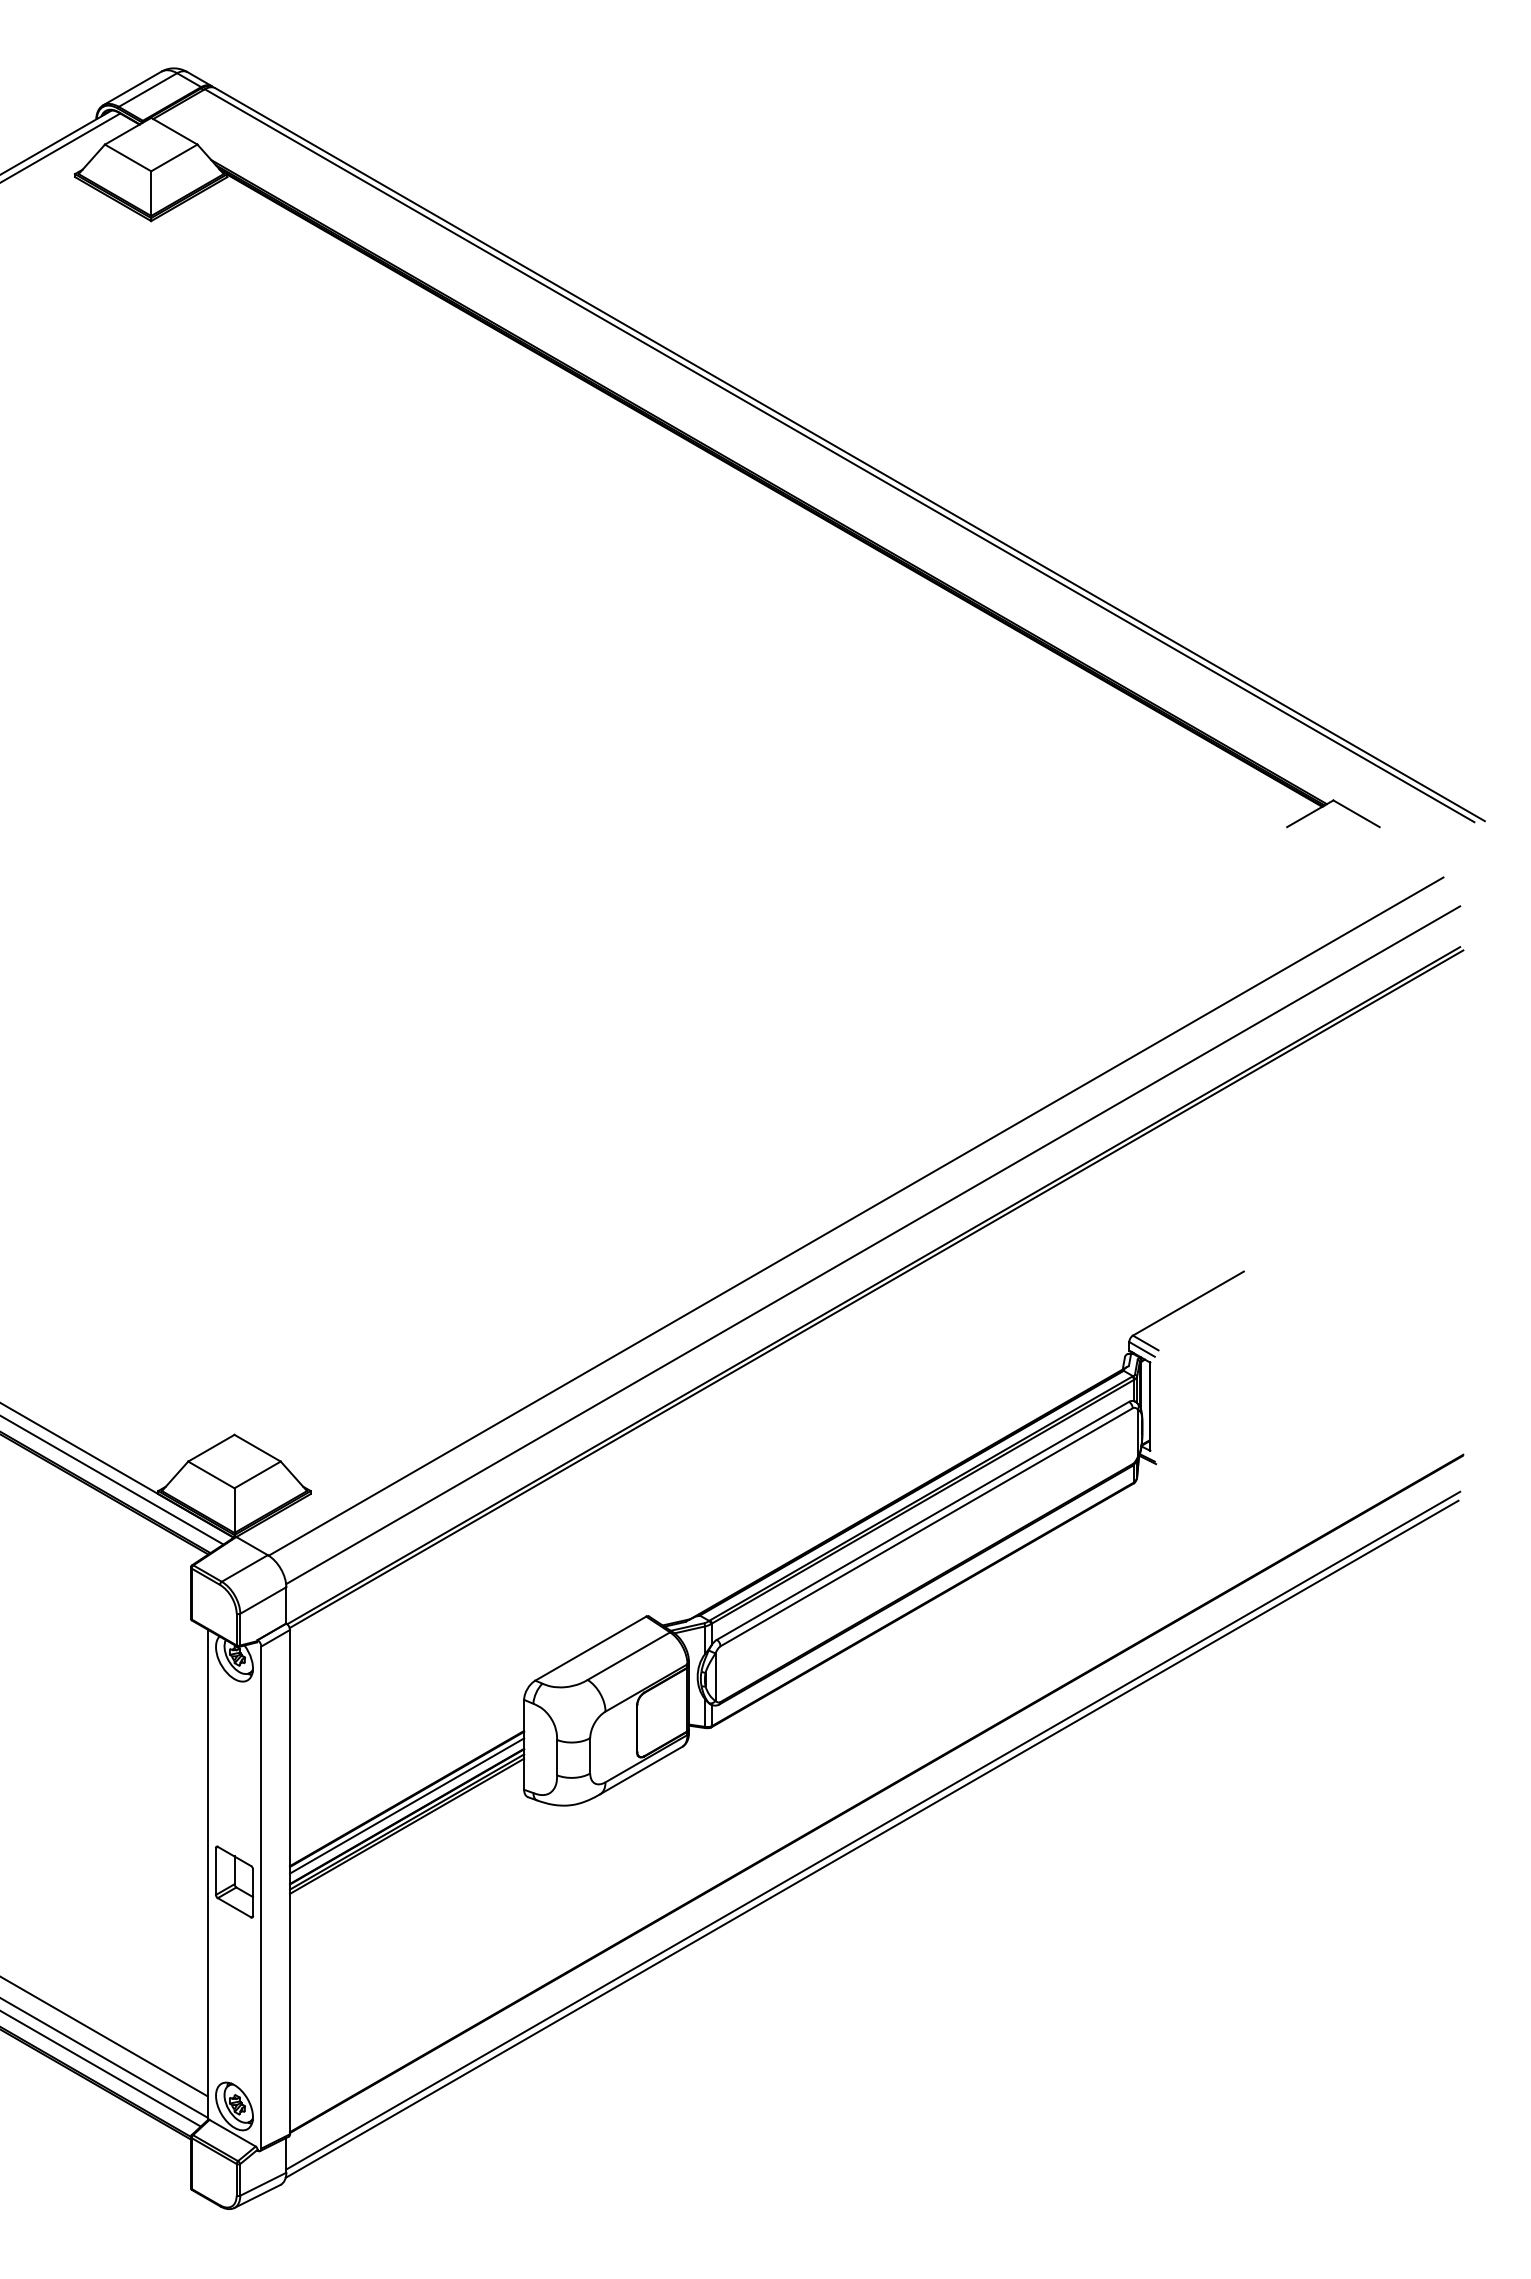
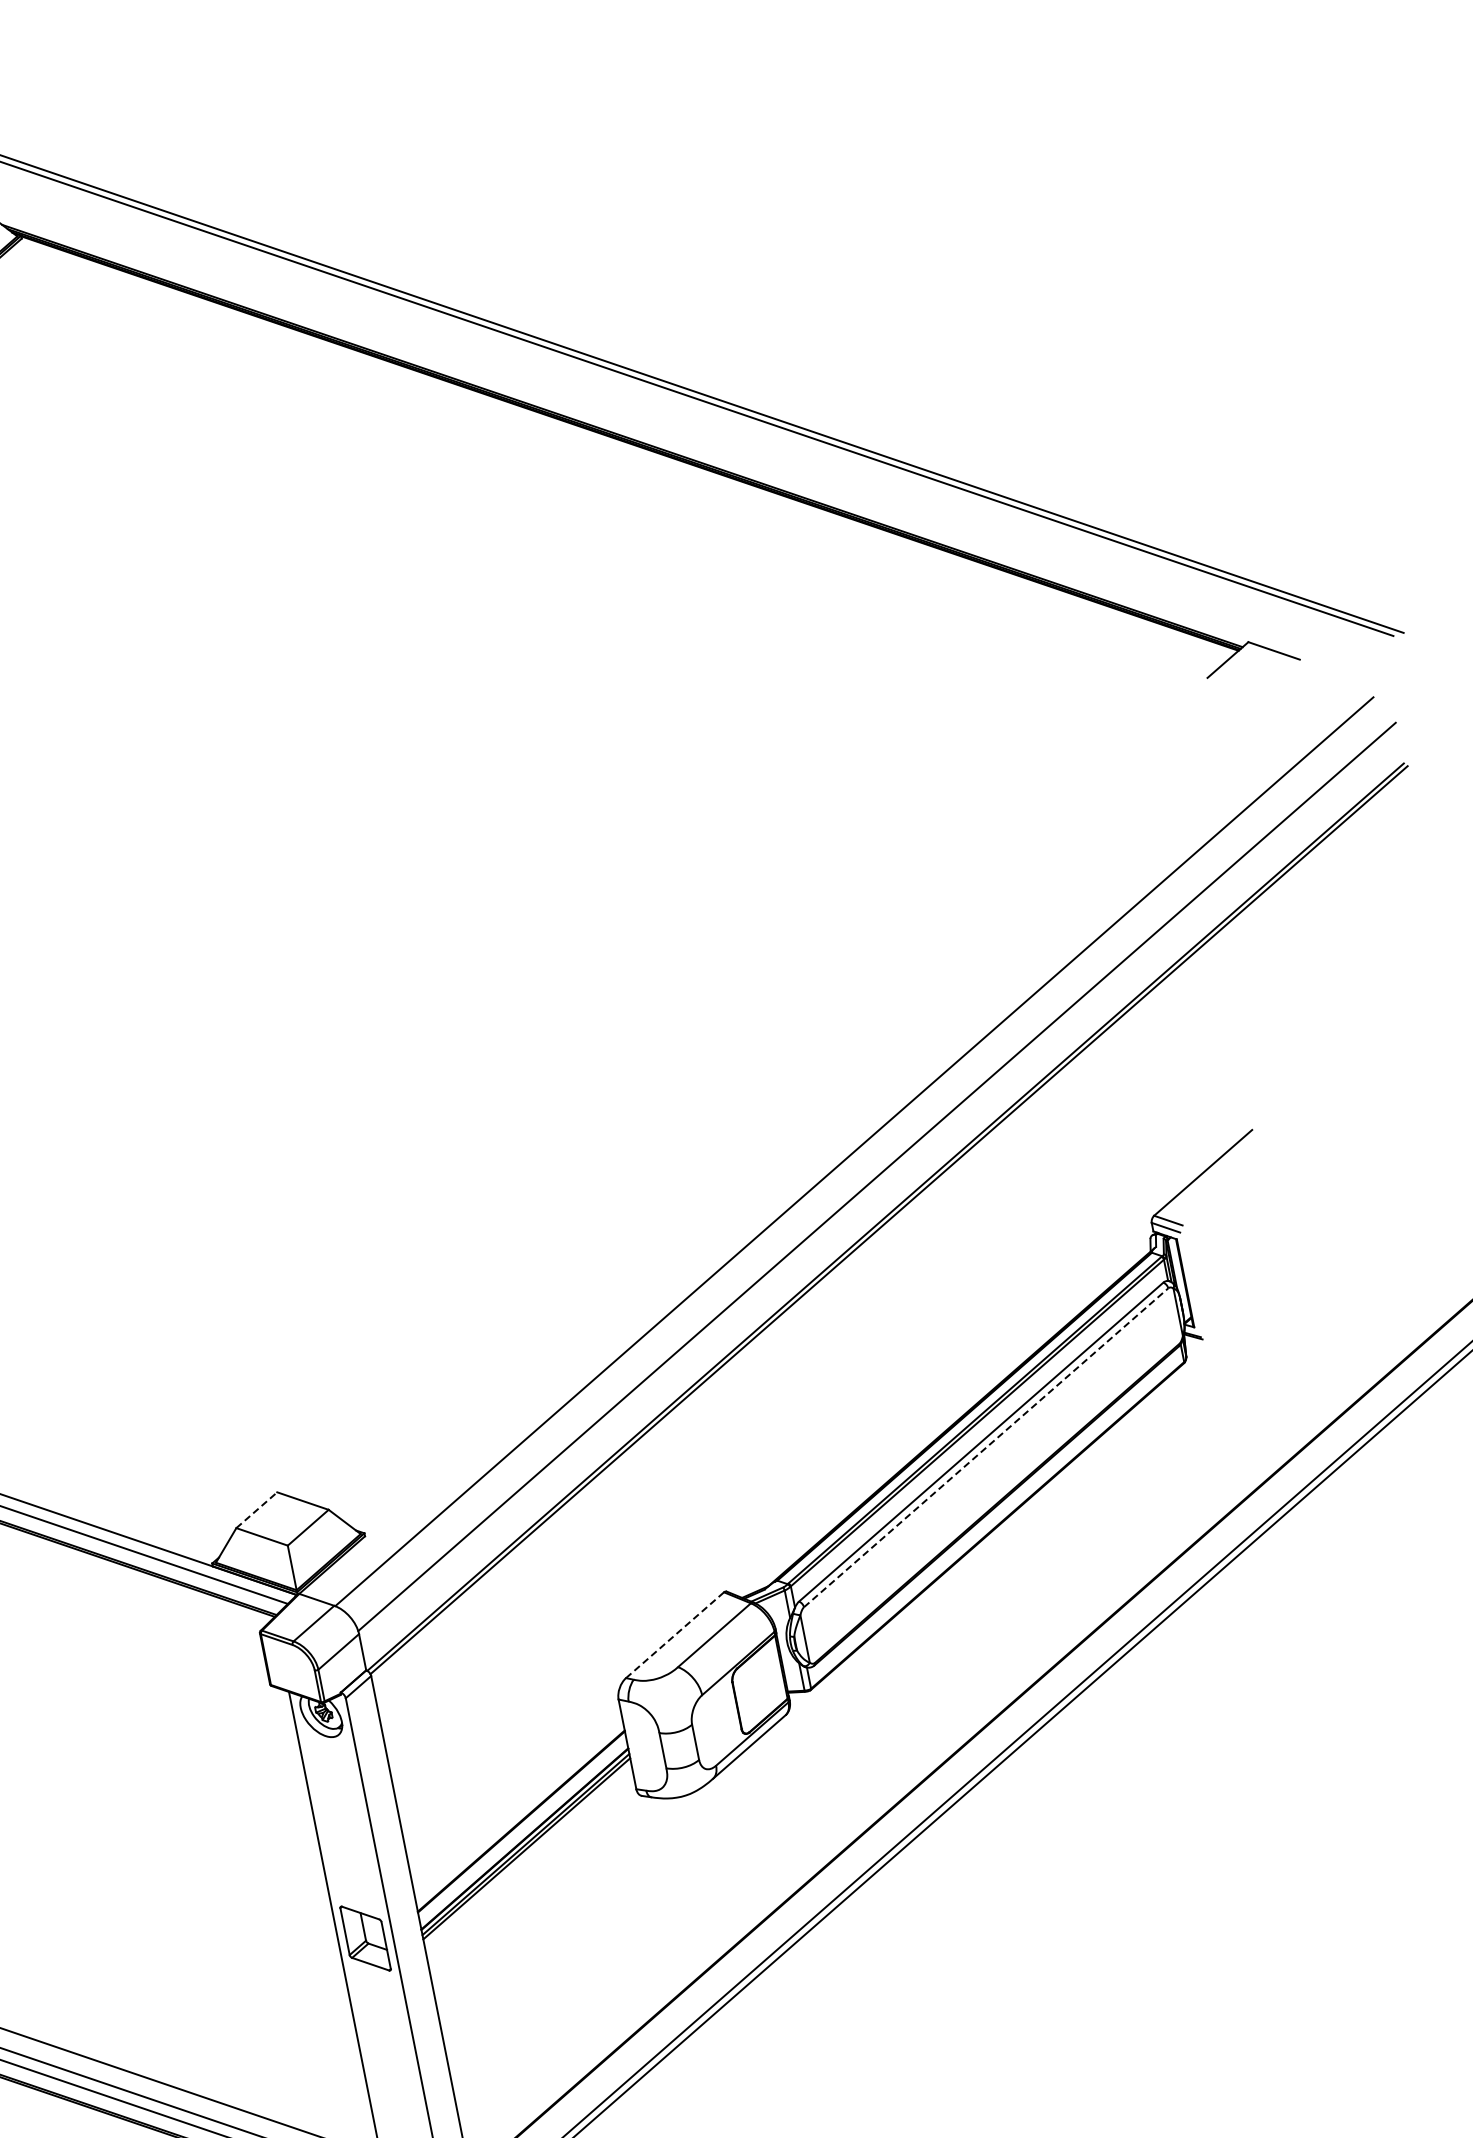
line: (211, 1448) -> (256, 1510), solid -> dashed
line: (926, 1527) -> (986, 1448), solid -> dashed
line: (591, 1648) -> (675, 1634), solid -> dashed
line: (407, 1805) -> (523, 1827), removed

